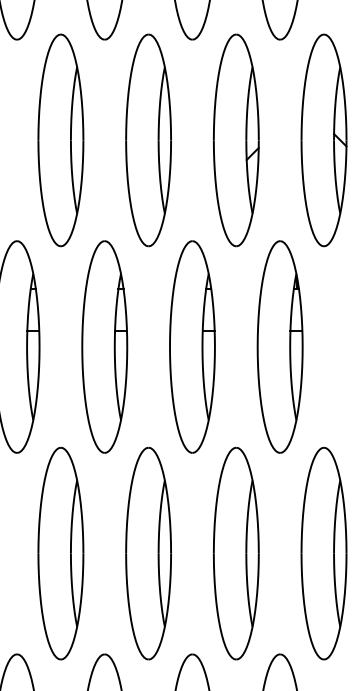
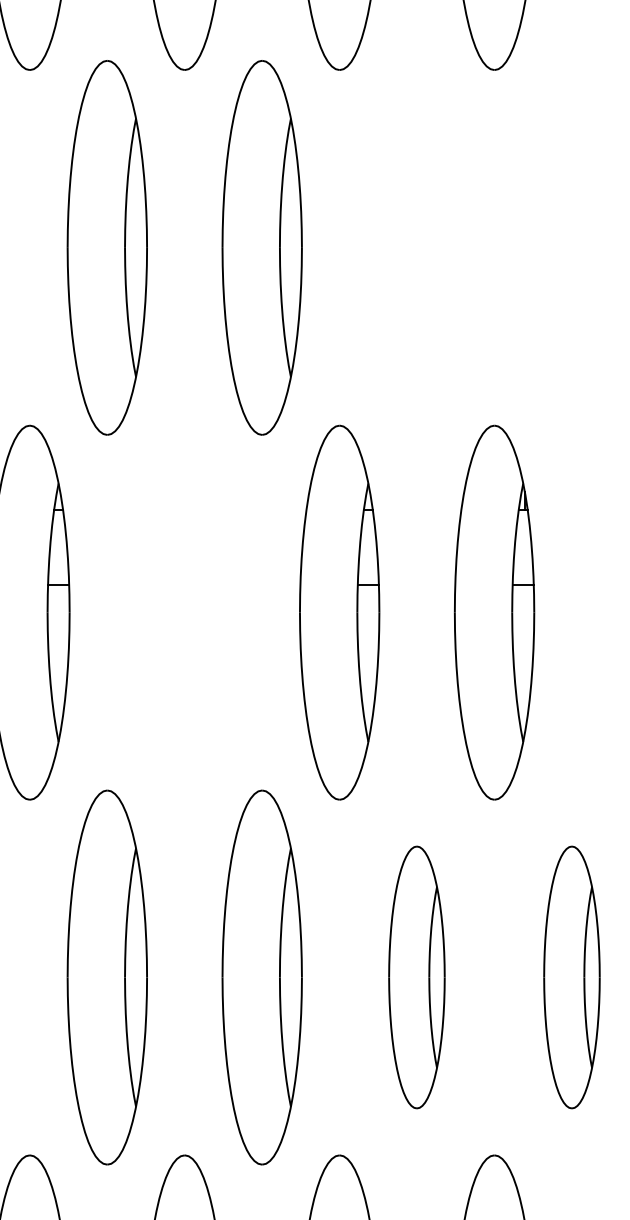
part: (235, 140) -> (415, 247), removed
part: (323, 140) -> (571, 247), removed
part: (104, 346) -> (184, 611), removed
part: (235, 553) -> (415, 977), size x0.7
part: (323, 553) -> (571, 977), size x0.7

